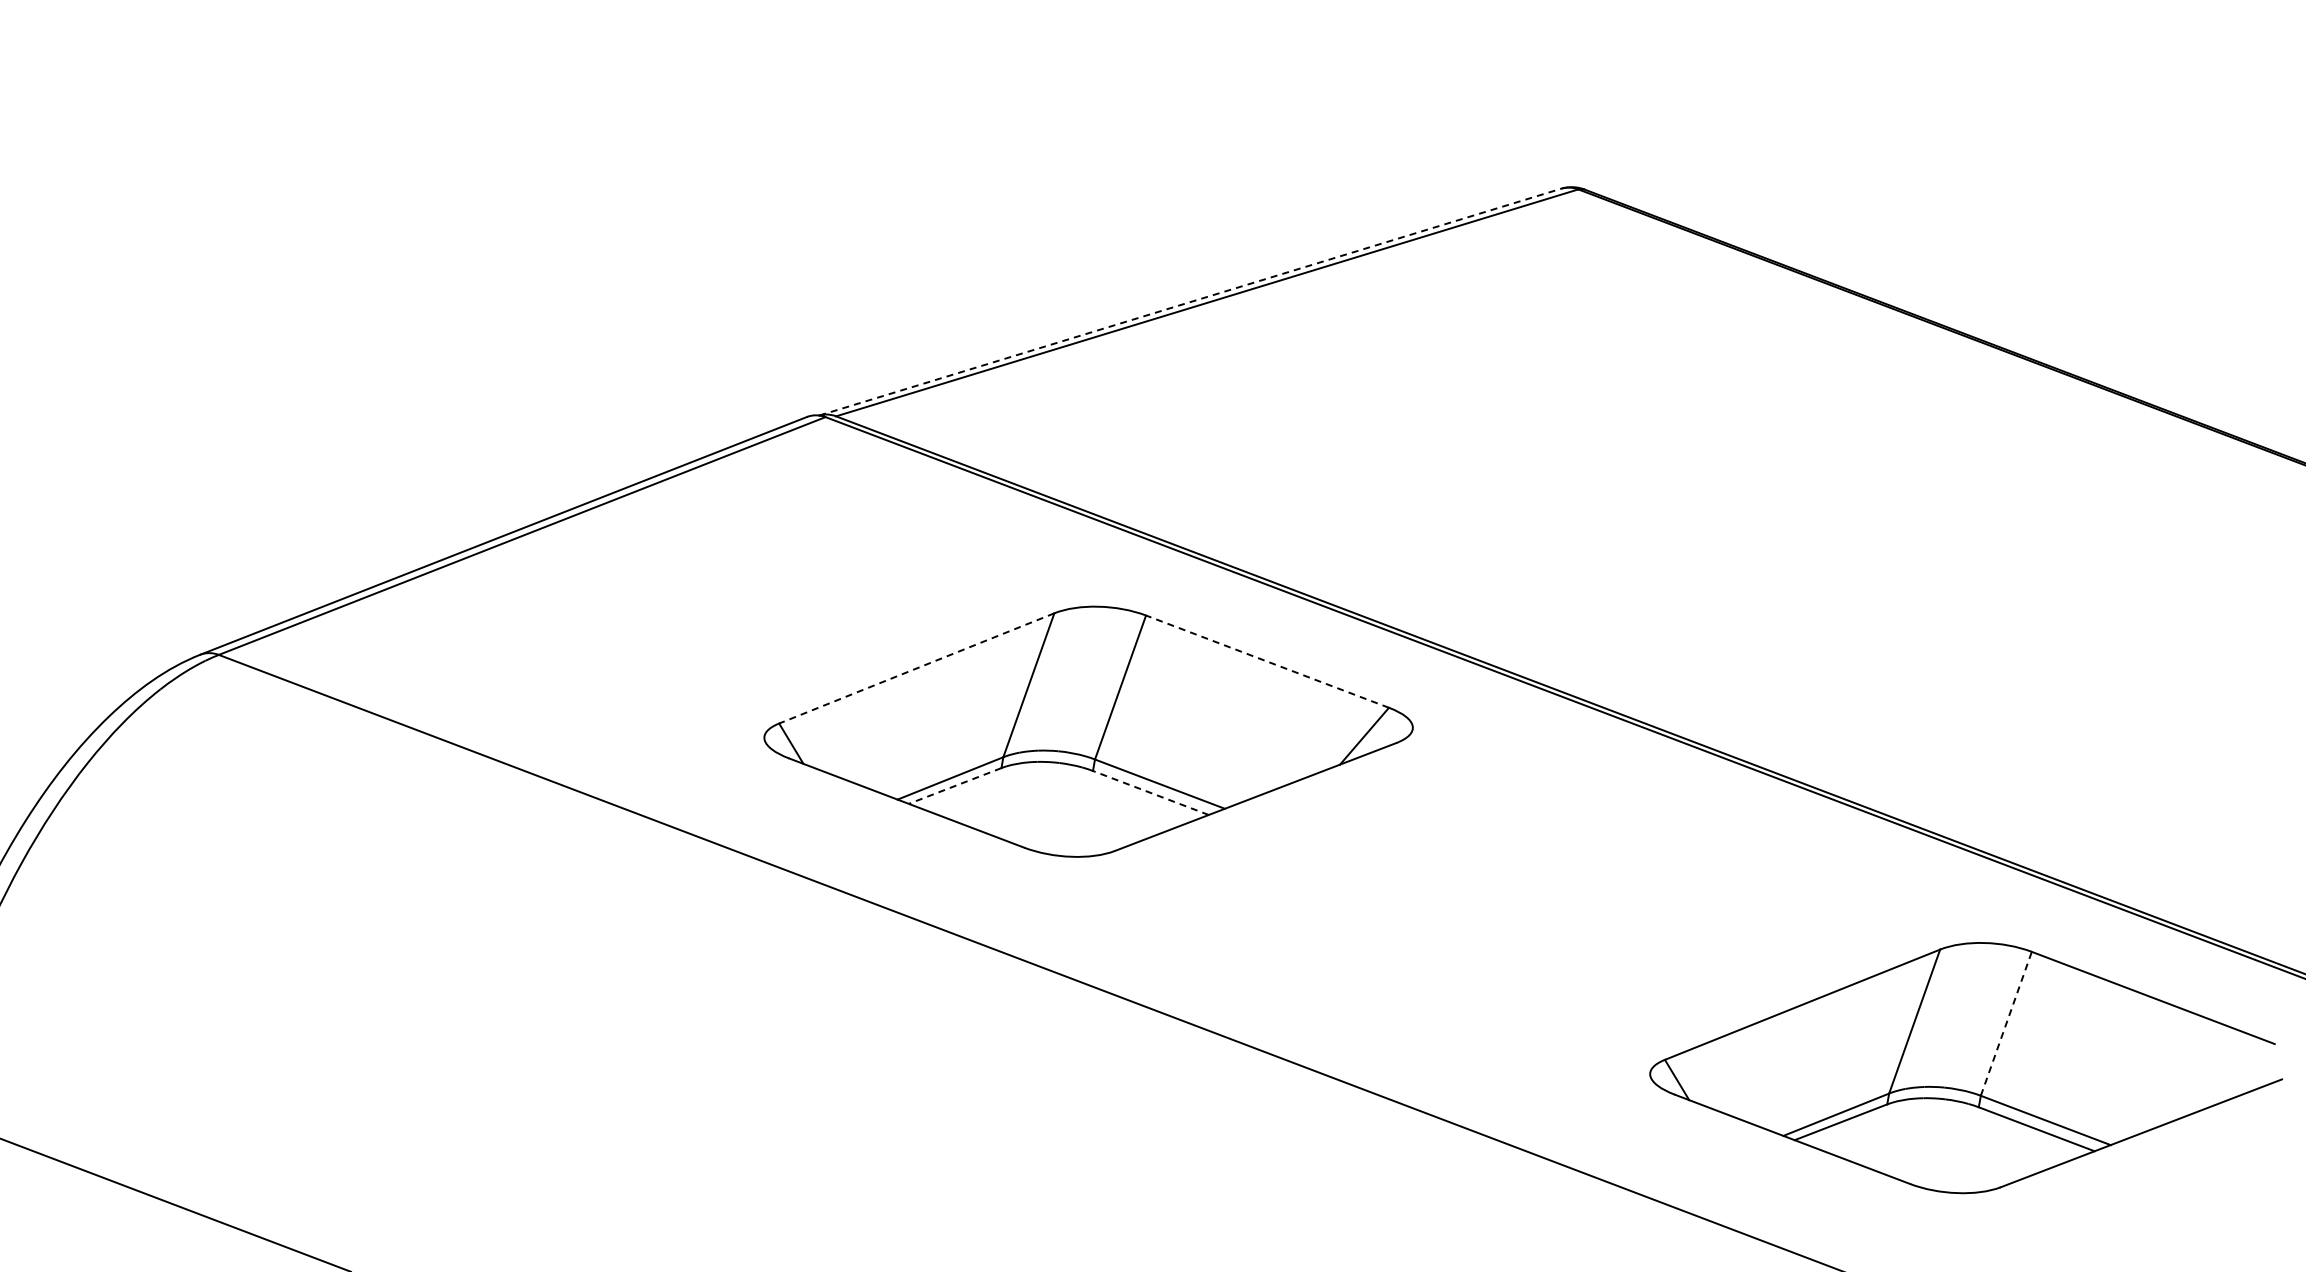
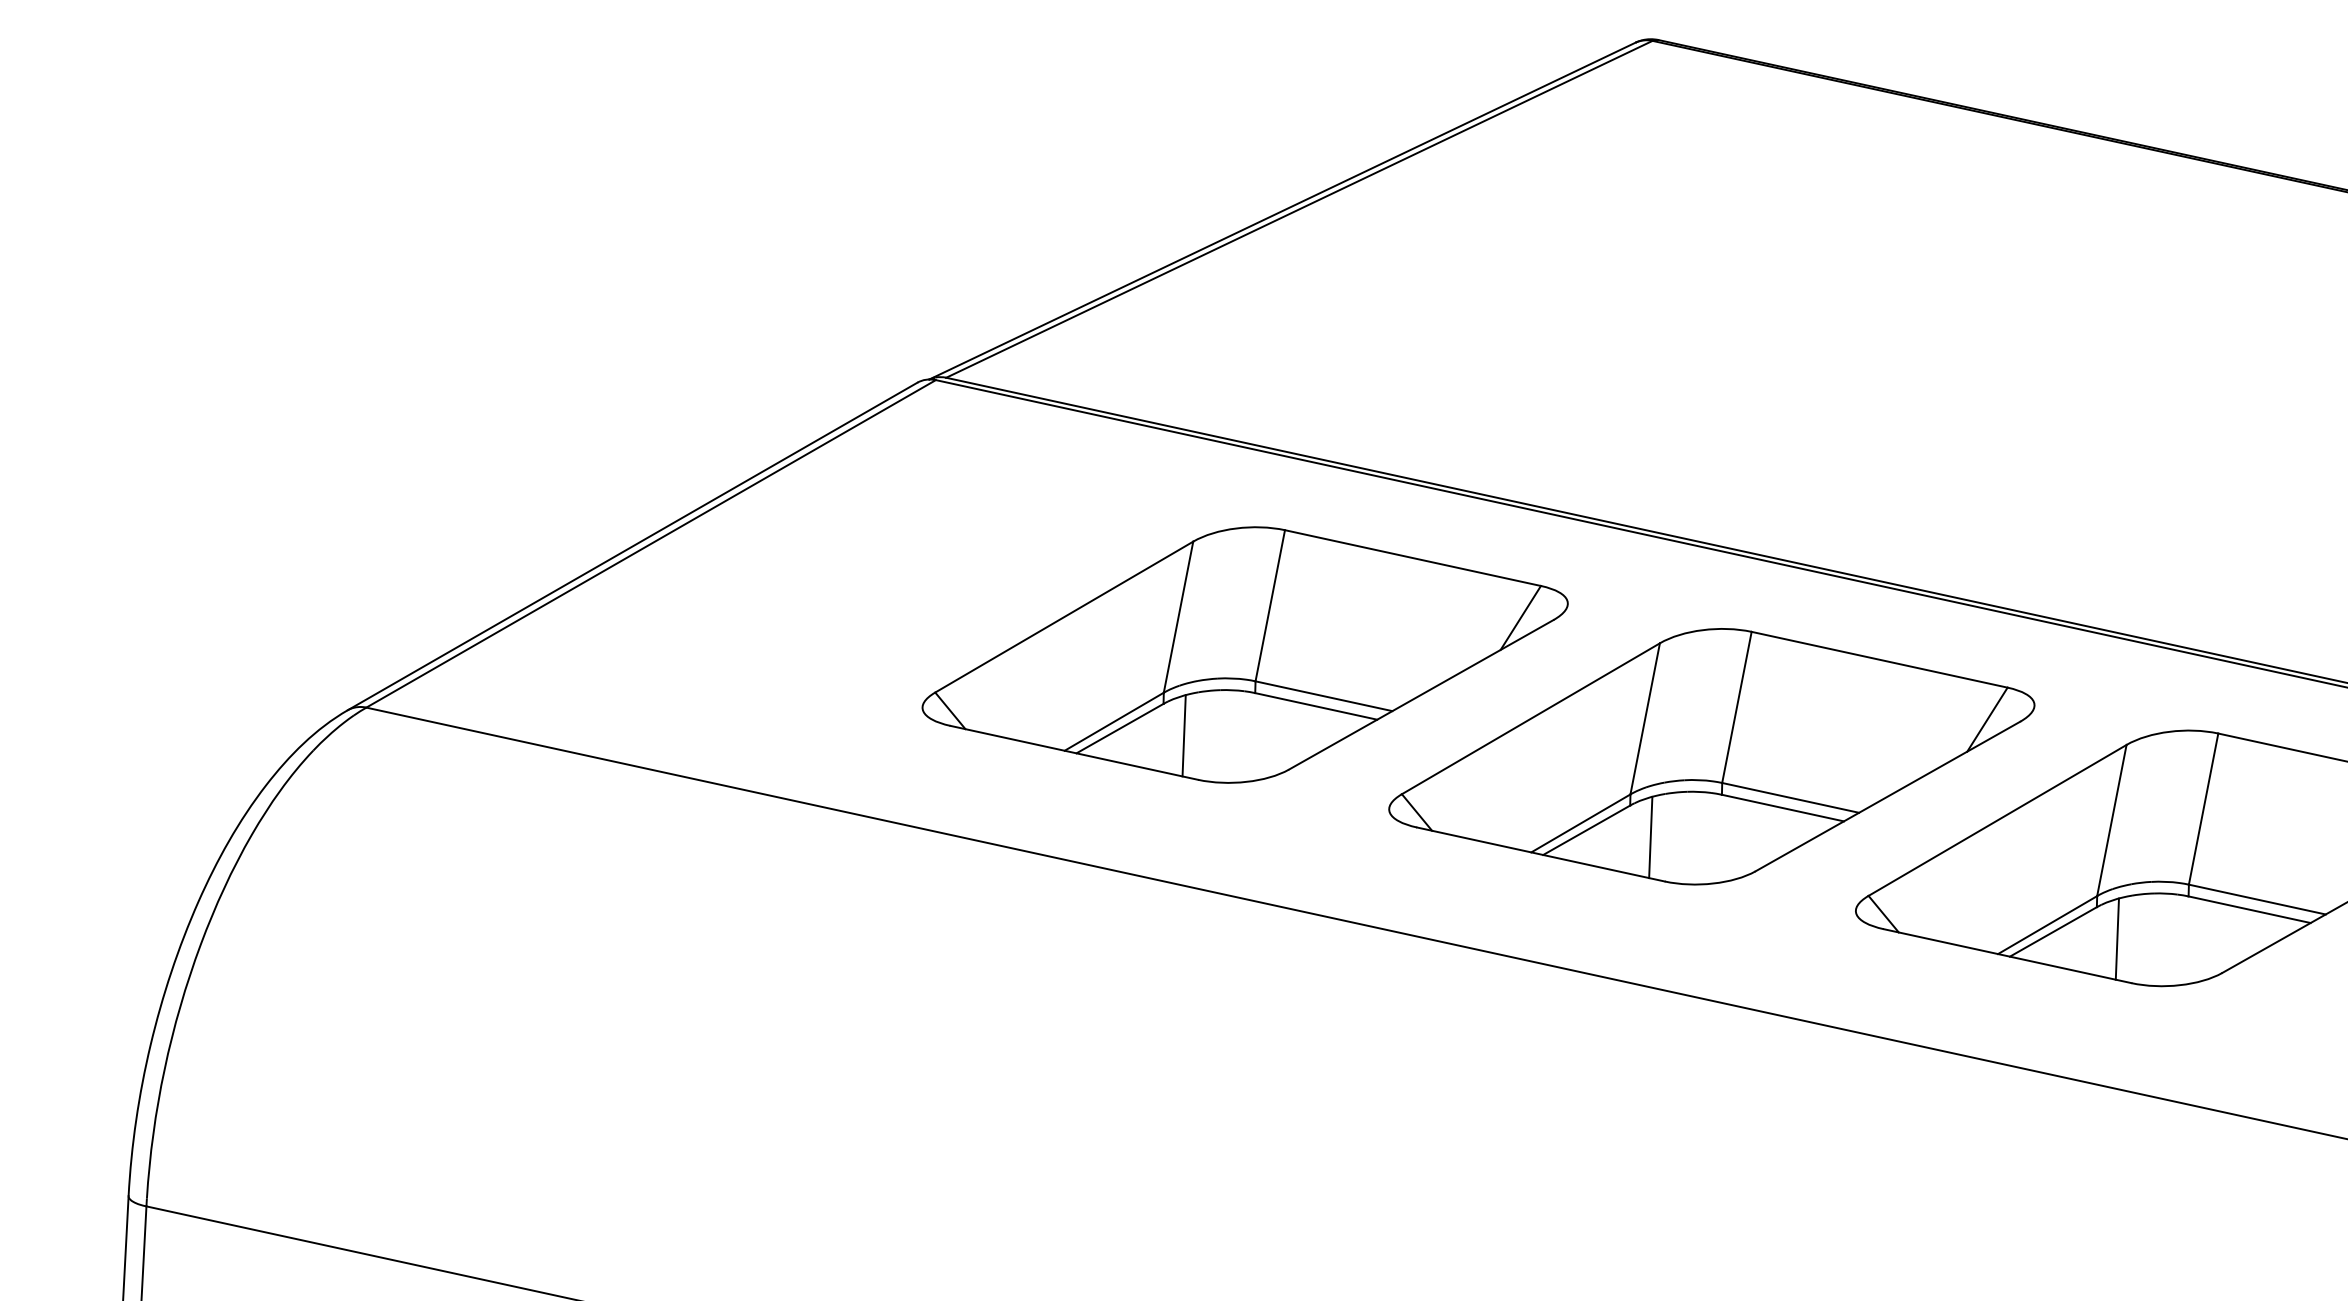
line: (1190, 301) -> (1282, 210), dashed -> solid
line: (1266, 661) -> (1412, 558), dashed -> solid
line: (915, 668) -> (1063, 617), dashed -> solid
line: (954, 785) -> (1119, 728), dashed -> solid
line: (1150, 792) -> (1315, 706), dashed -> solid
line: (1016, 802) -> (1183, 735), added
part: (1531, 900) -> (1711, 756), added
line: (2006, 1024) -> (2203, 809), dashed -> solid
line: (1901, 1137) -> (2116, 938), added

